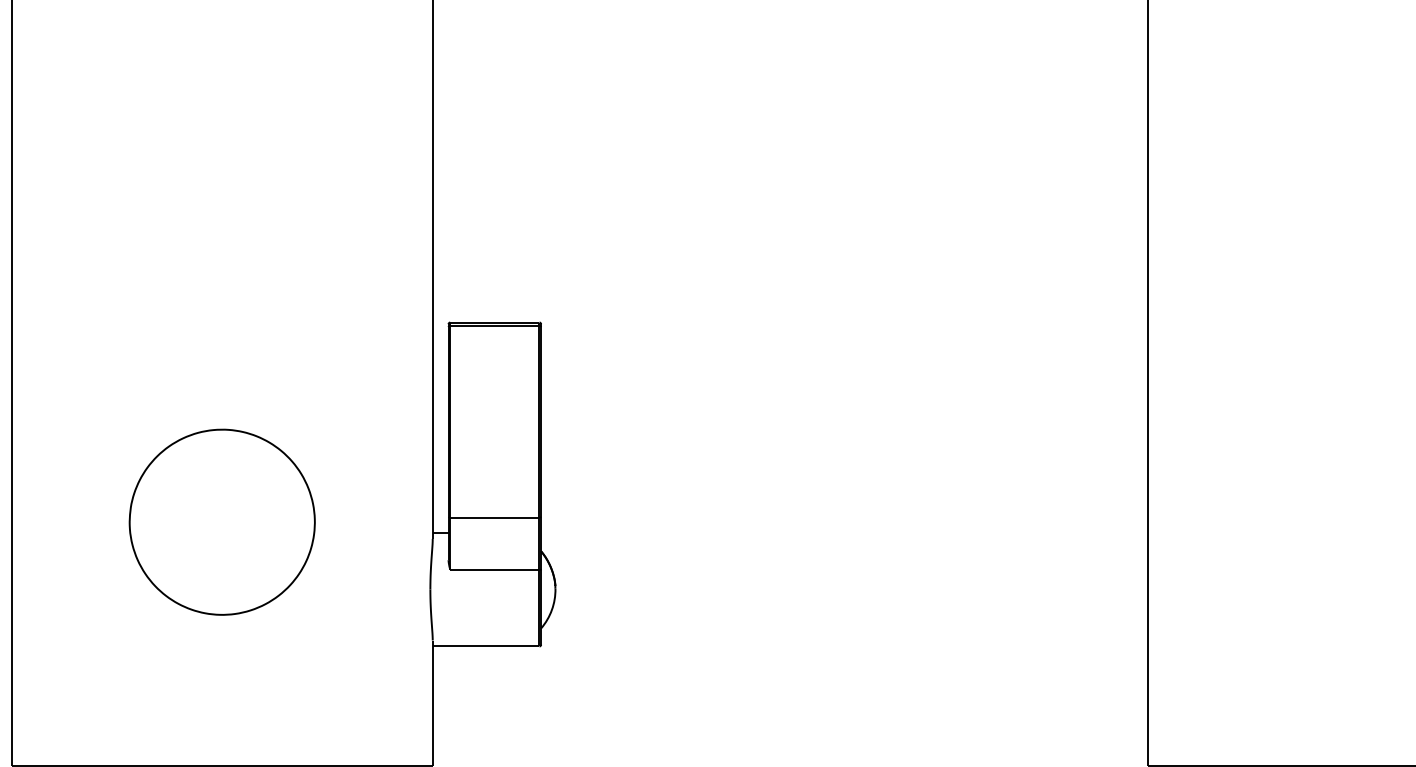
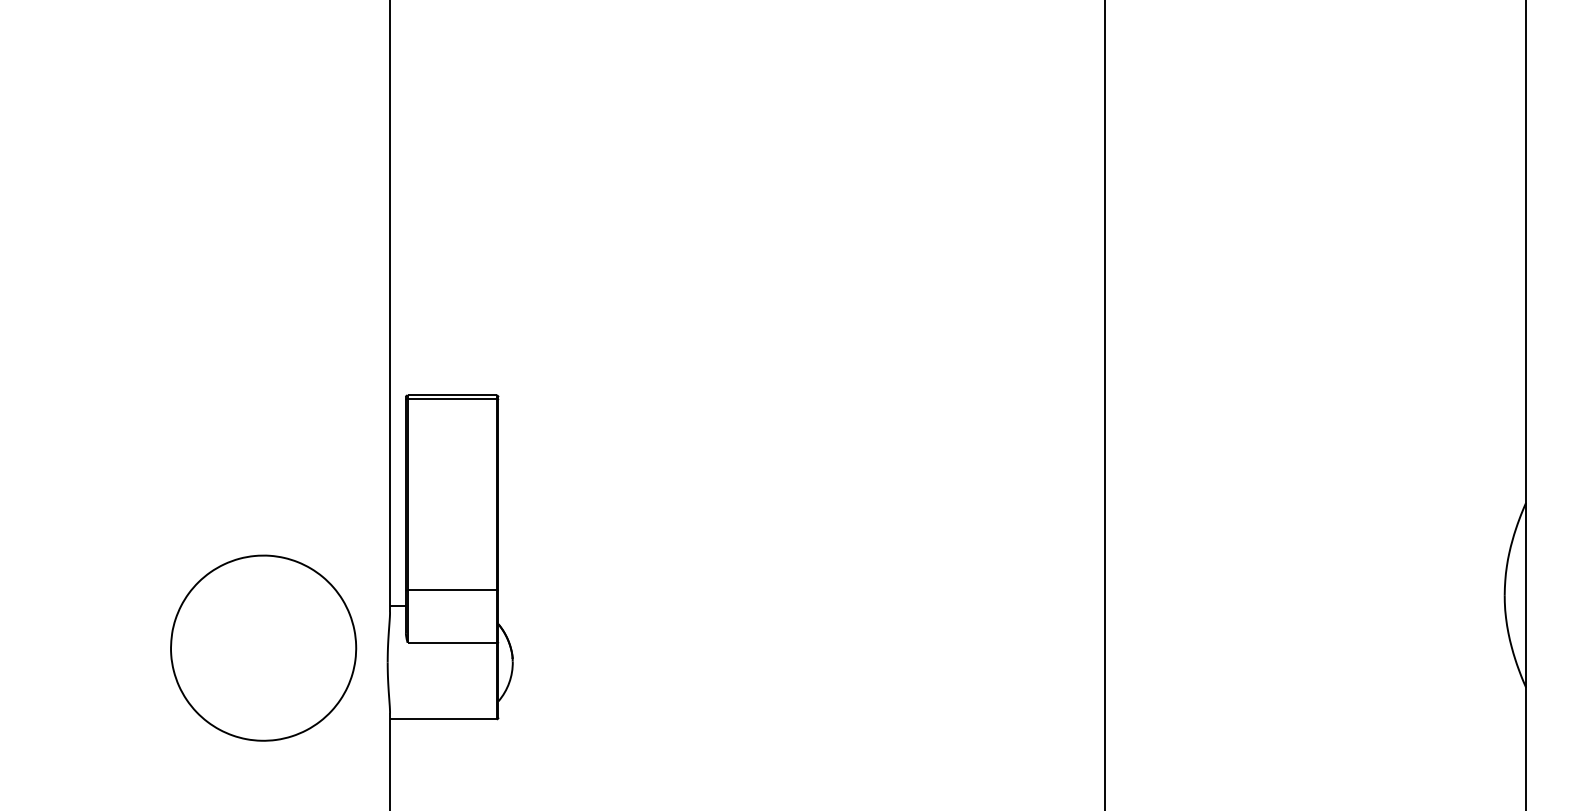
part: (222, 521) -> (263, 647), moved

